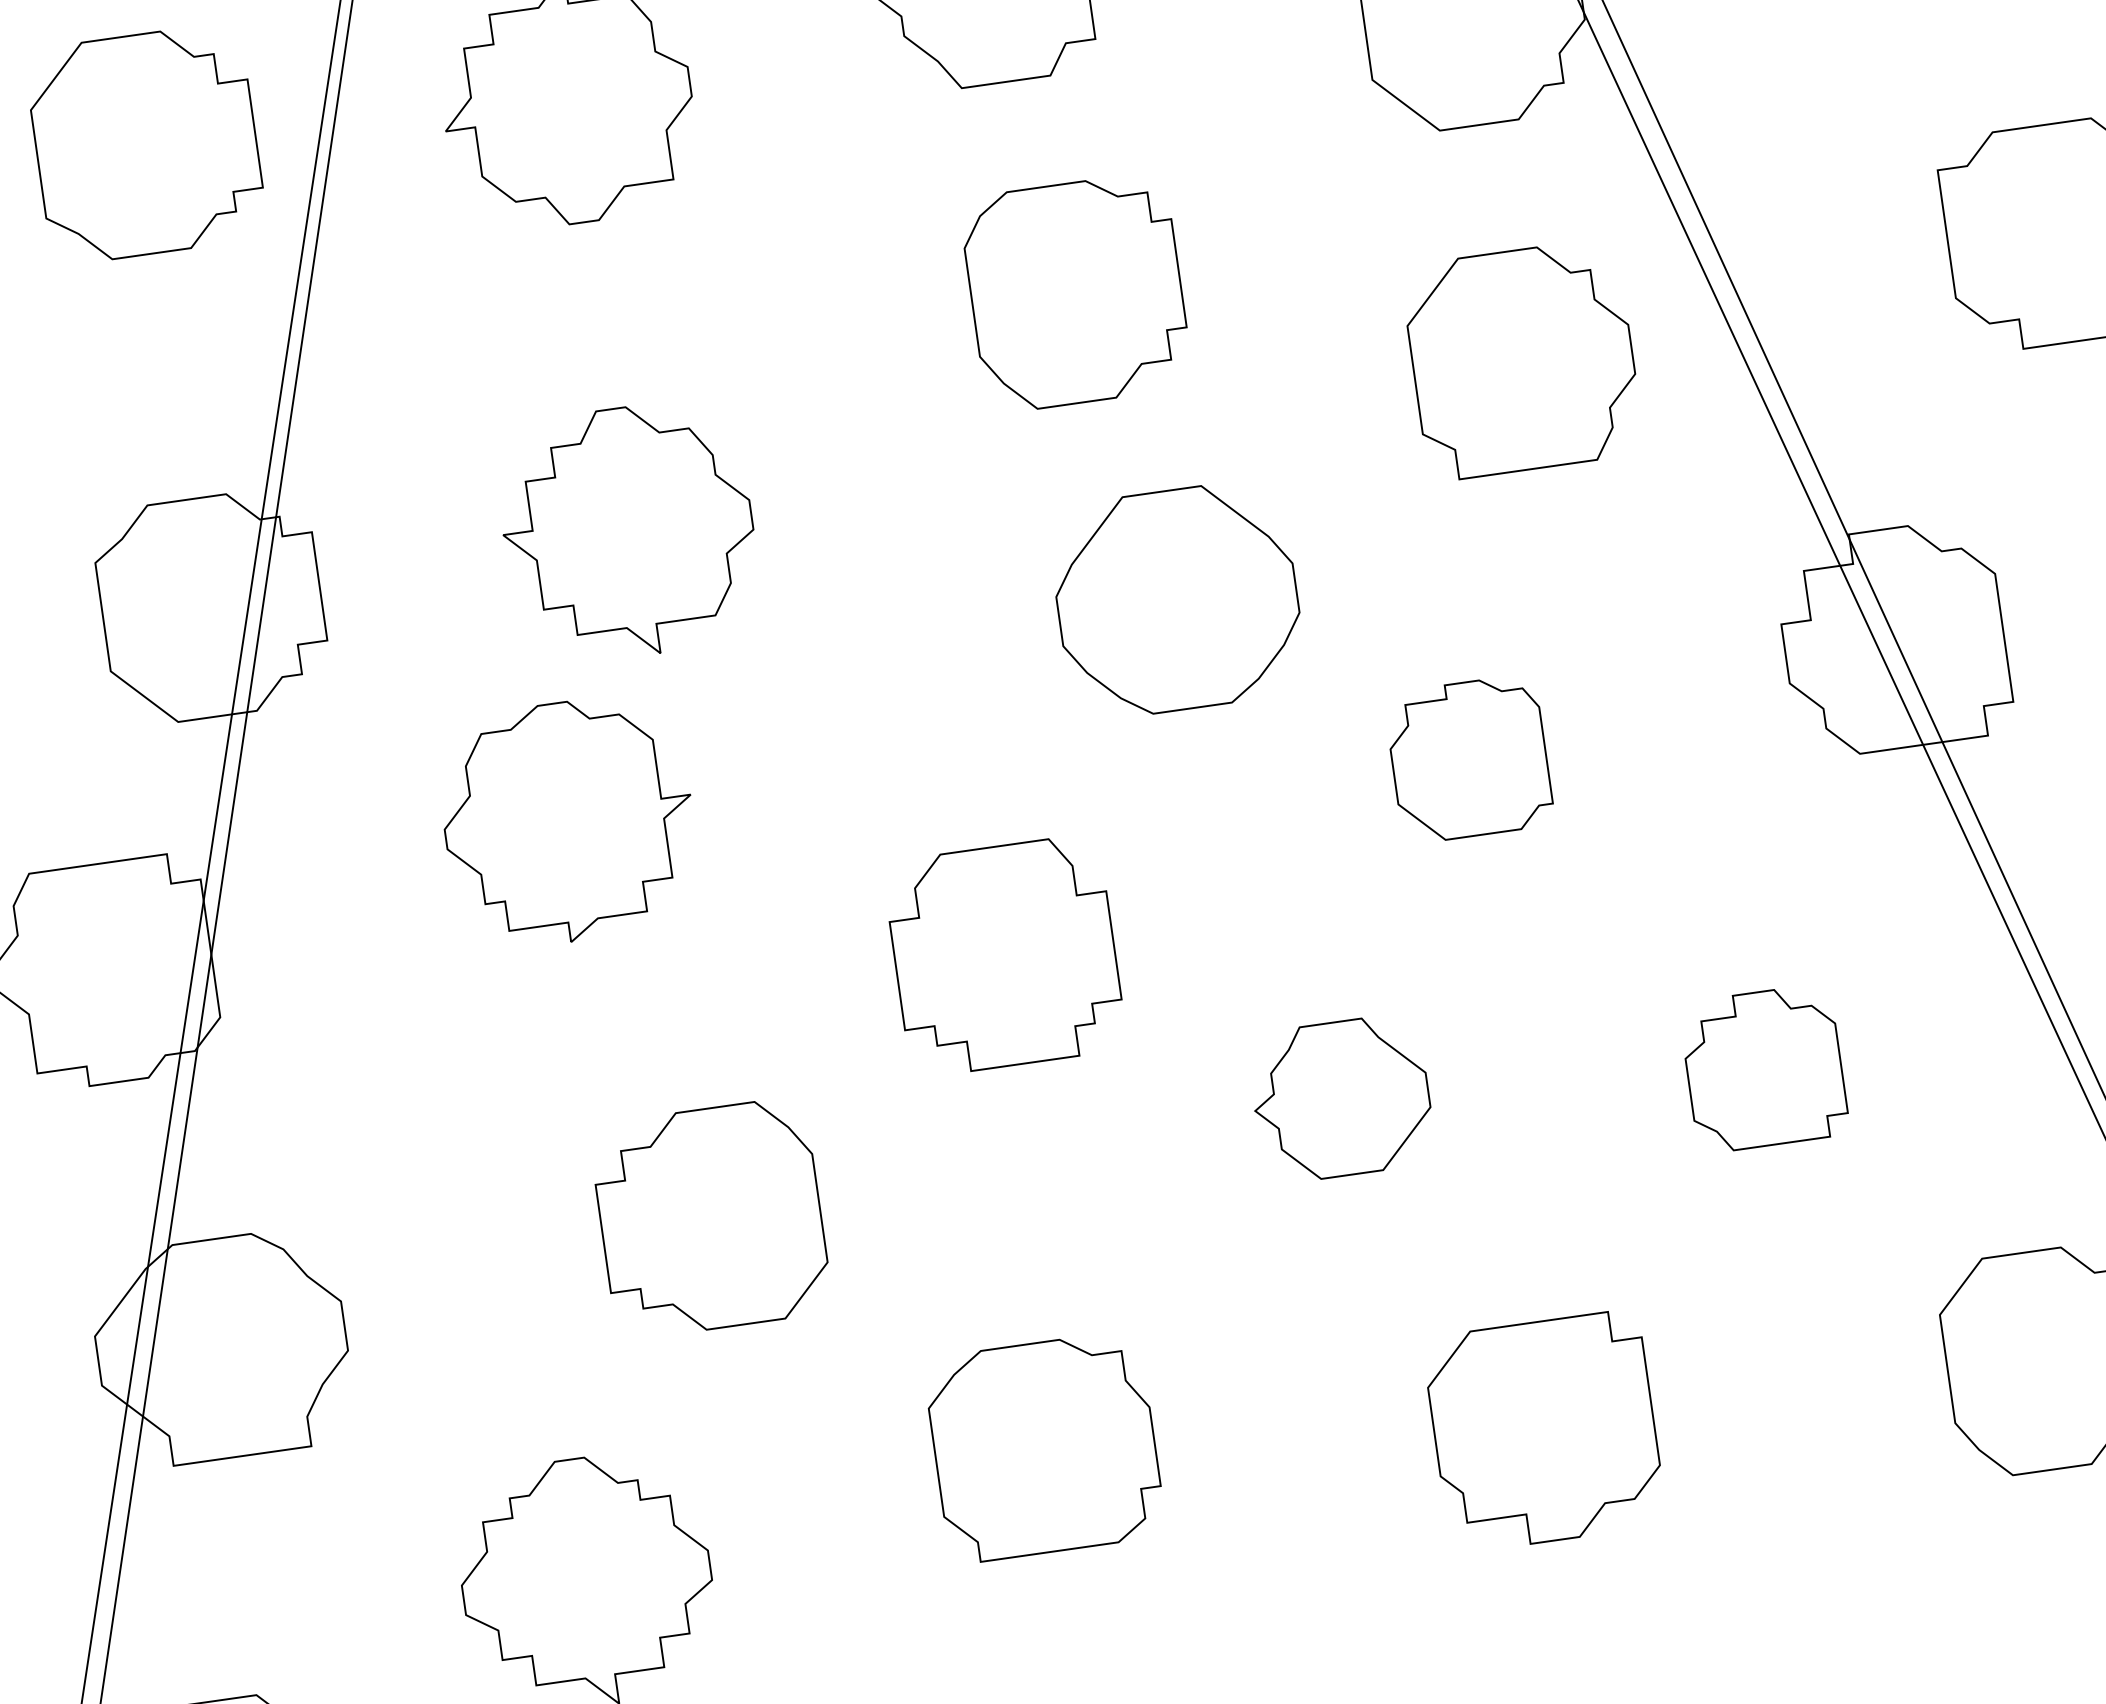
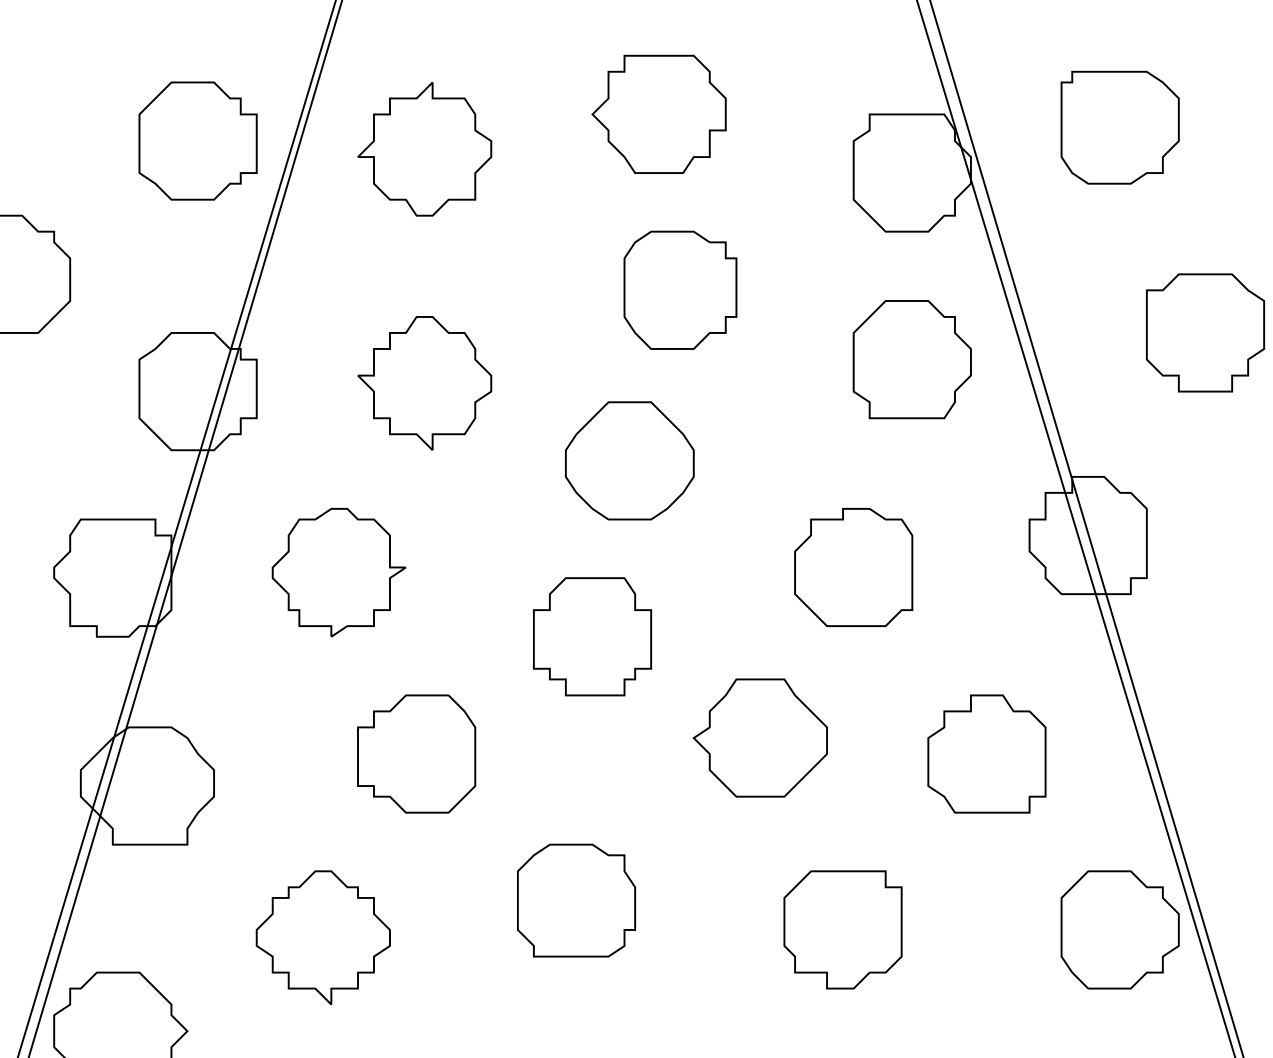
part: (1176, 599) -> (629, 460), moved
part: (1468, 759) -> (853, 567), size x1.43
part: (567, 821) -> (338, 572), moved
part: (1763, 1067) -> (986, 753), size x1.43
part: (1339, 1097) -> (759, 737), size x1.43

